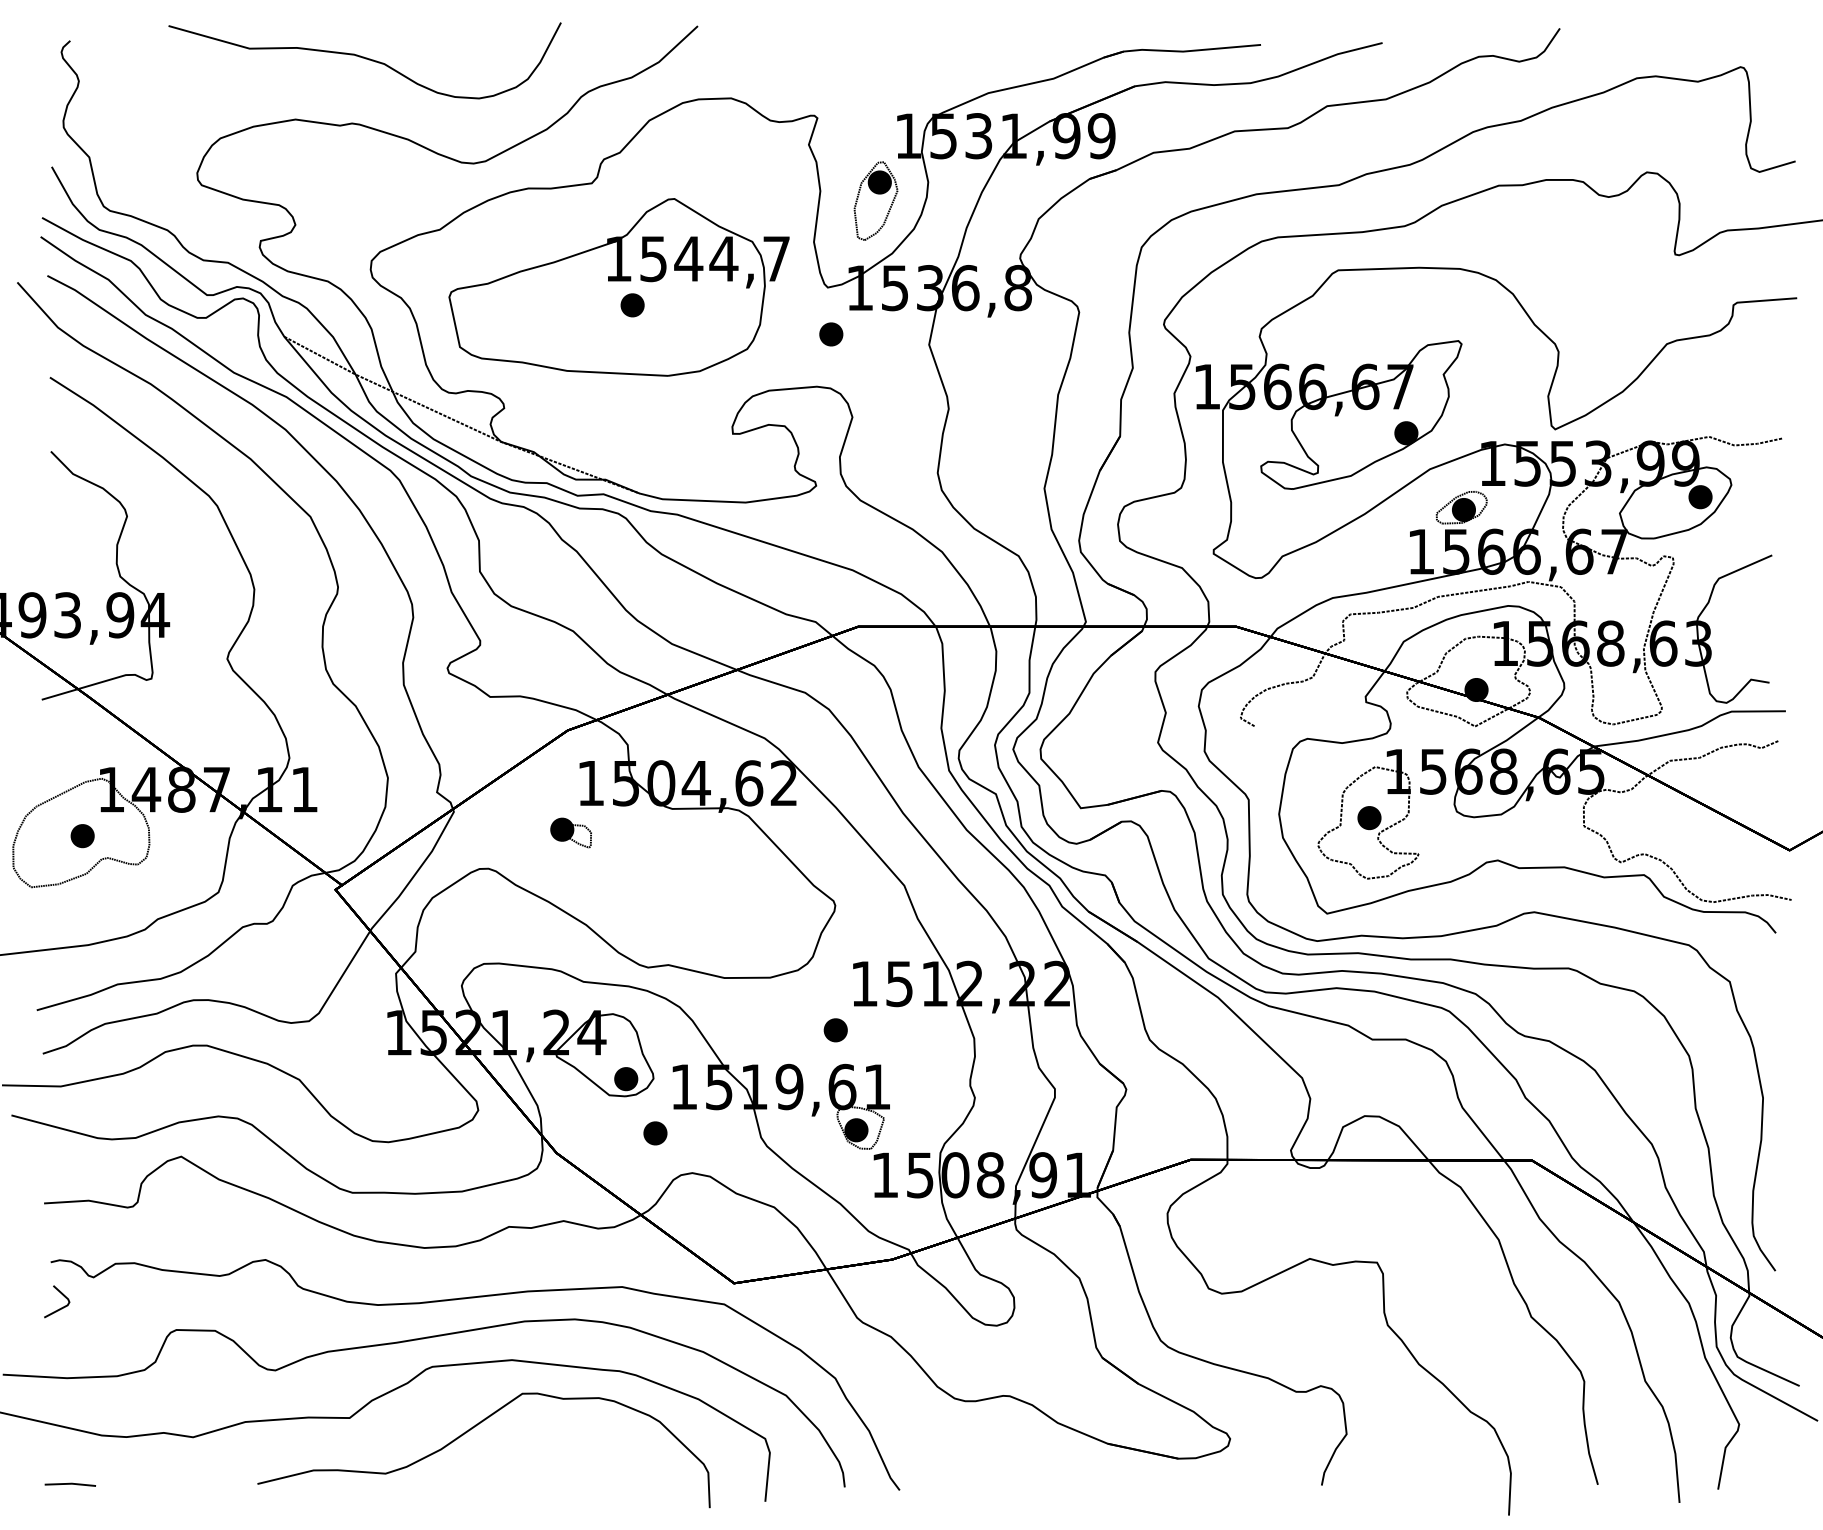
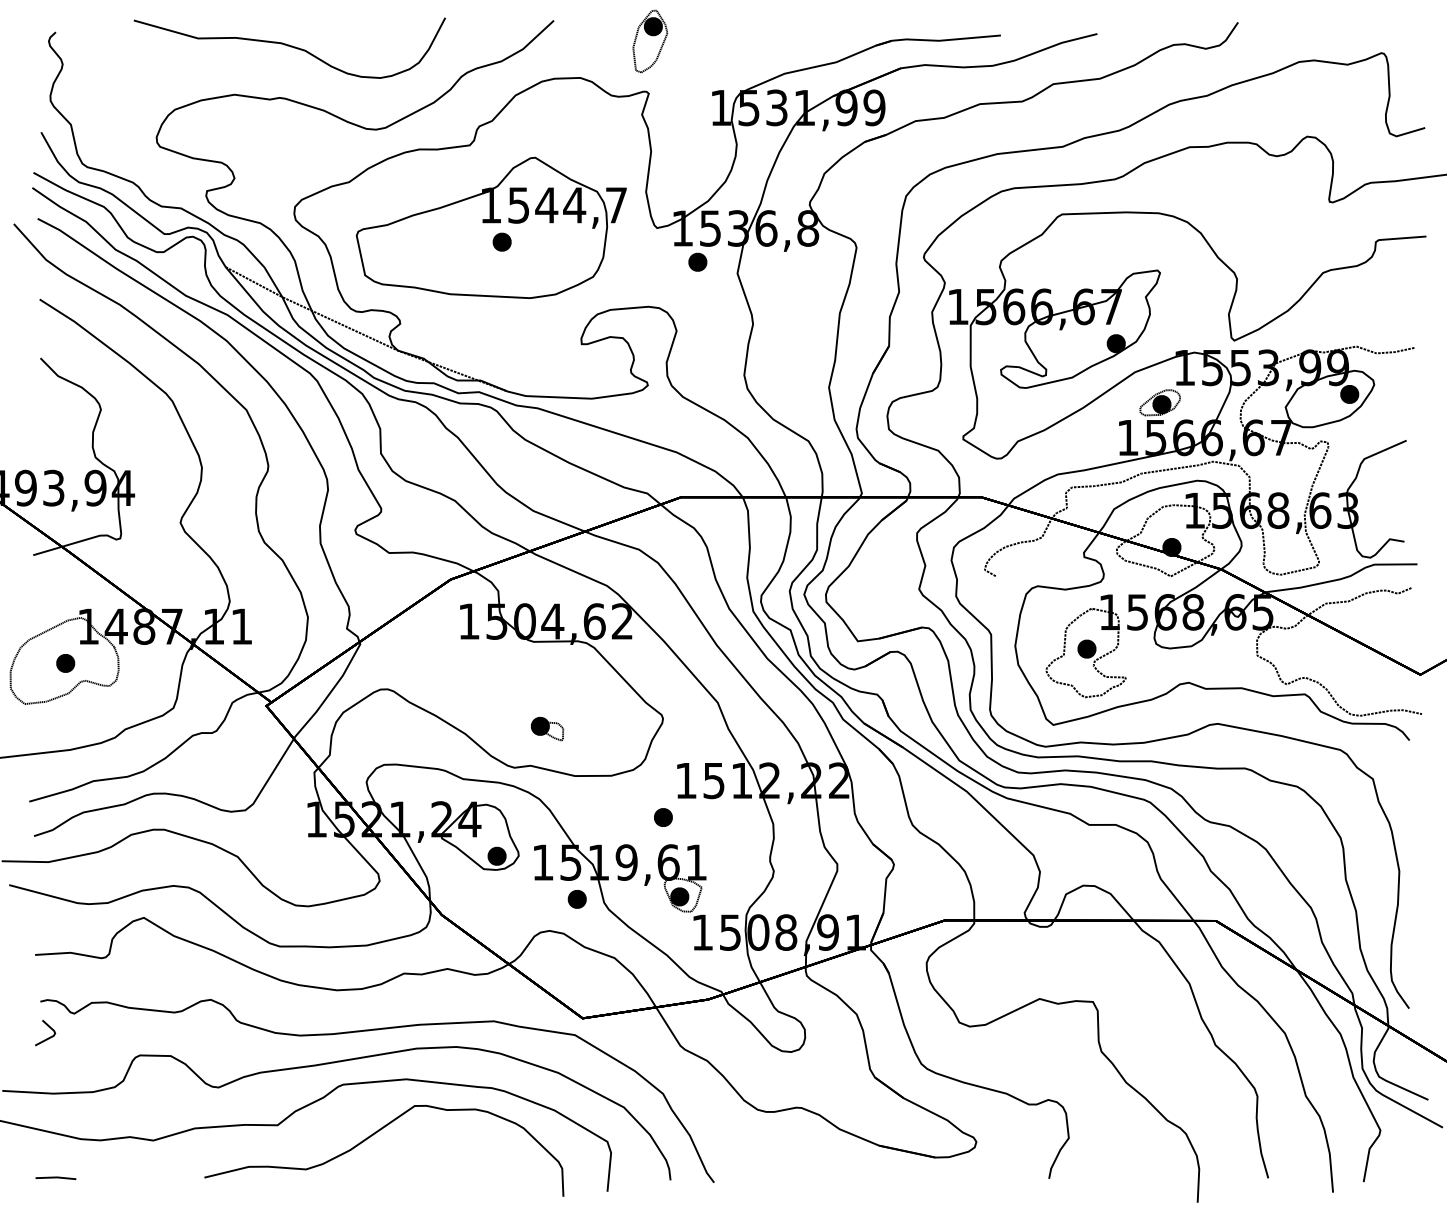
part: (876, 201) -> (650, 41), moved
part: (830, 333) -> (697, 261), moved
part: (571, 833) -> (547, 729), moved
part: (654, 1133) -> (576, 899), moved

